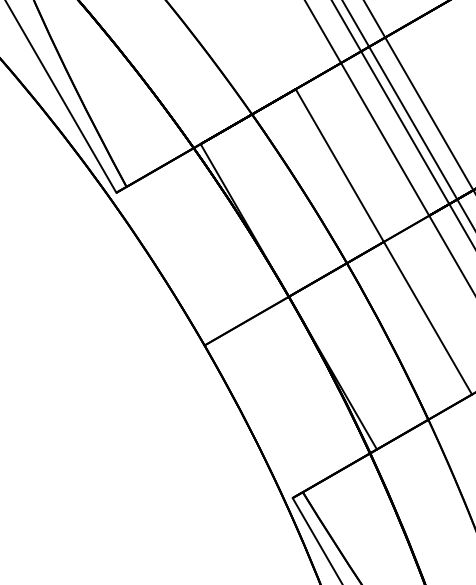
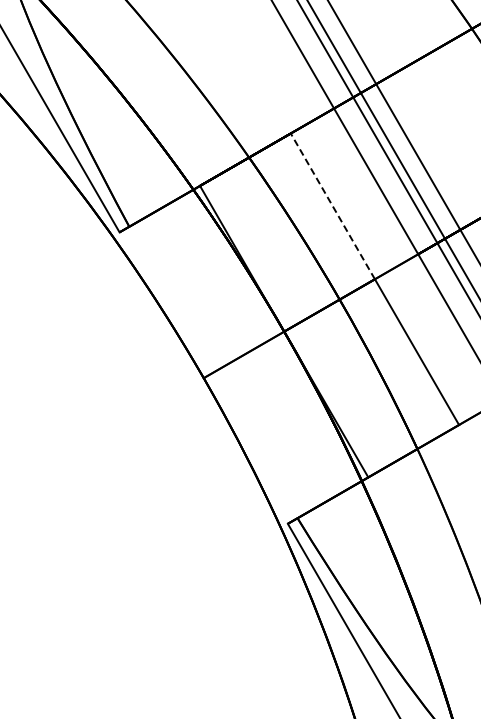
line: (339, 165) -> (332, 206), solid -> dashed

